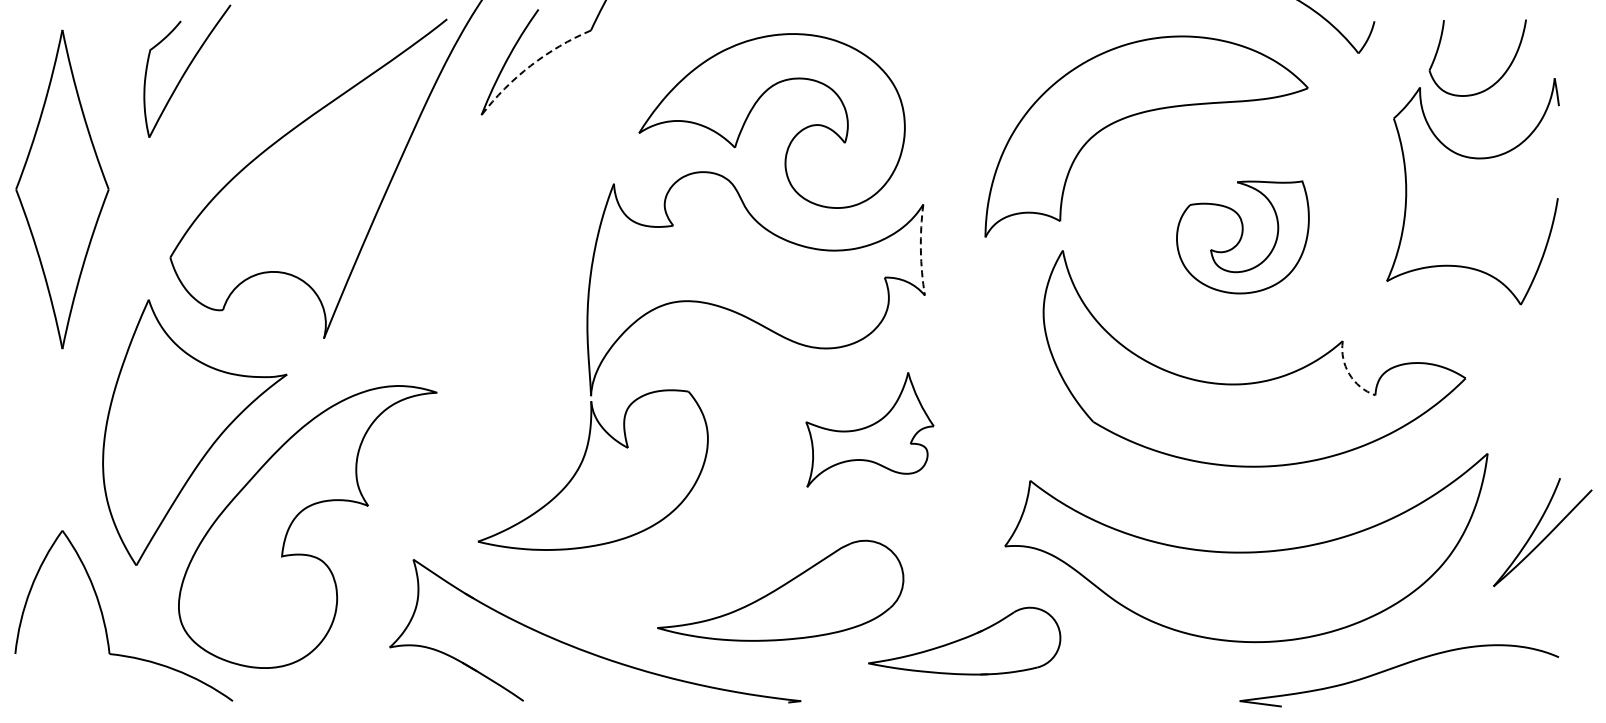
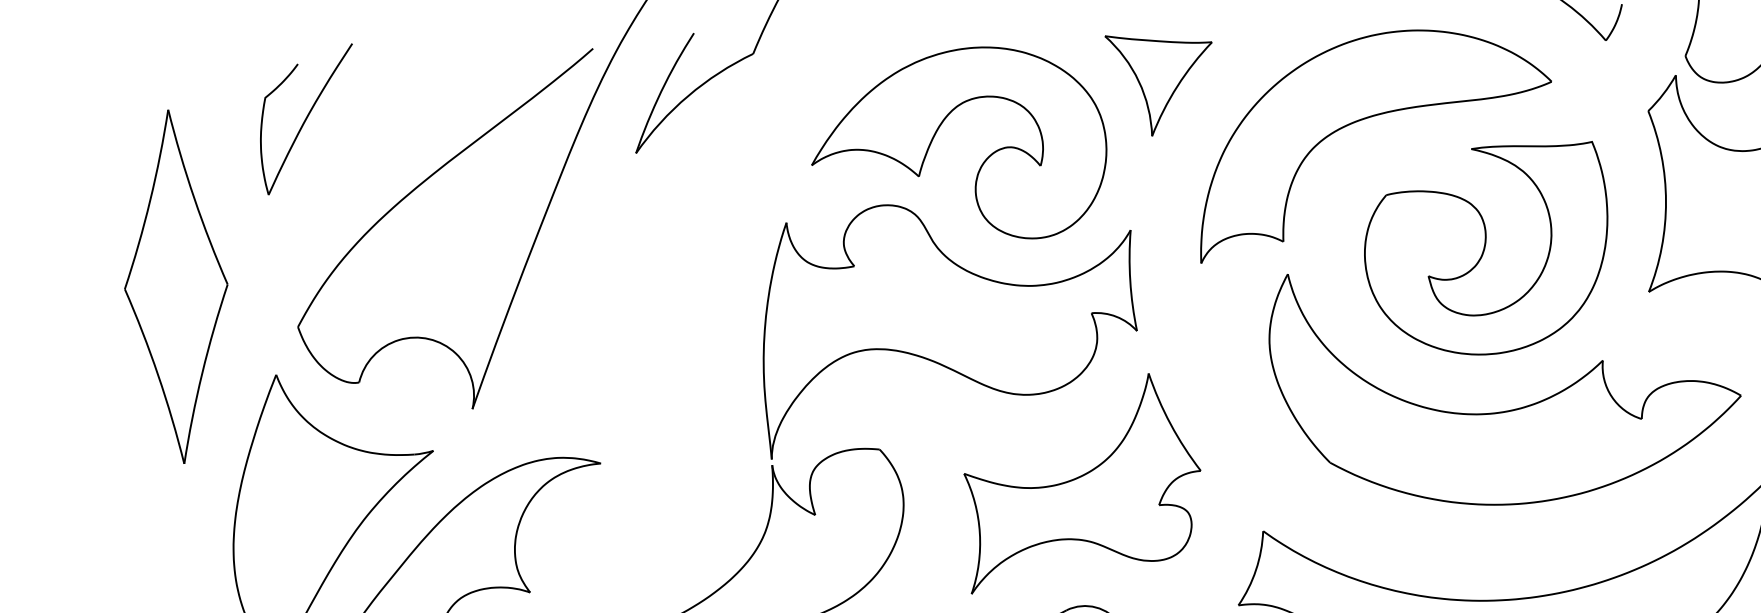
arc: (530, 65) -> (687, 95), dashed -> solid
part: (955, 74) -> (1159, 84), added
part: (62, 189) -> (176, 286), moved
part: (1242, 237) -> (1486, 250), size x1.67
arc: (920, 250) -> (1129, 281), dashed -> solid
arc: (1349, 374) -> (1612, 397), dashed -> solid
part: (869, 429) -> (1082, 482), size x1.67

